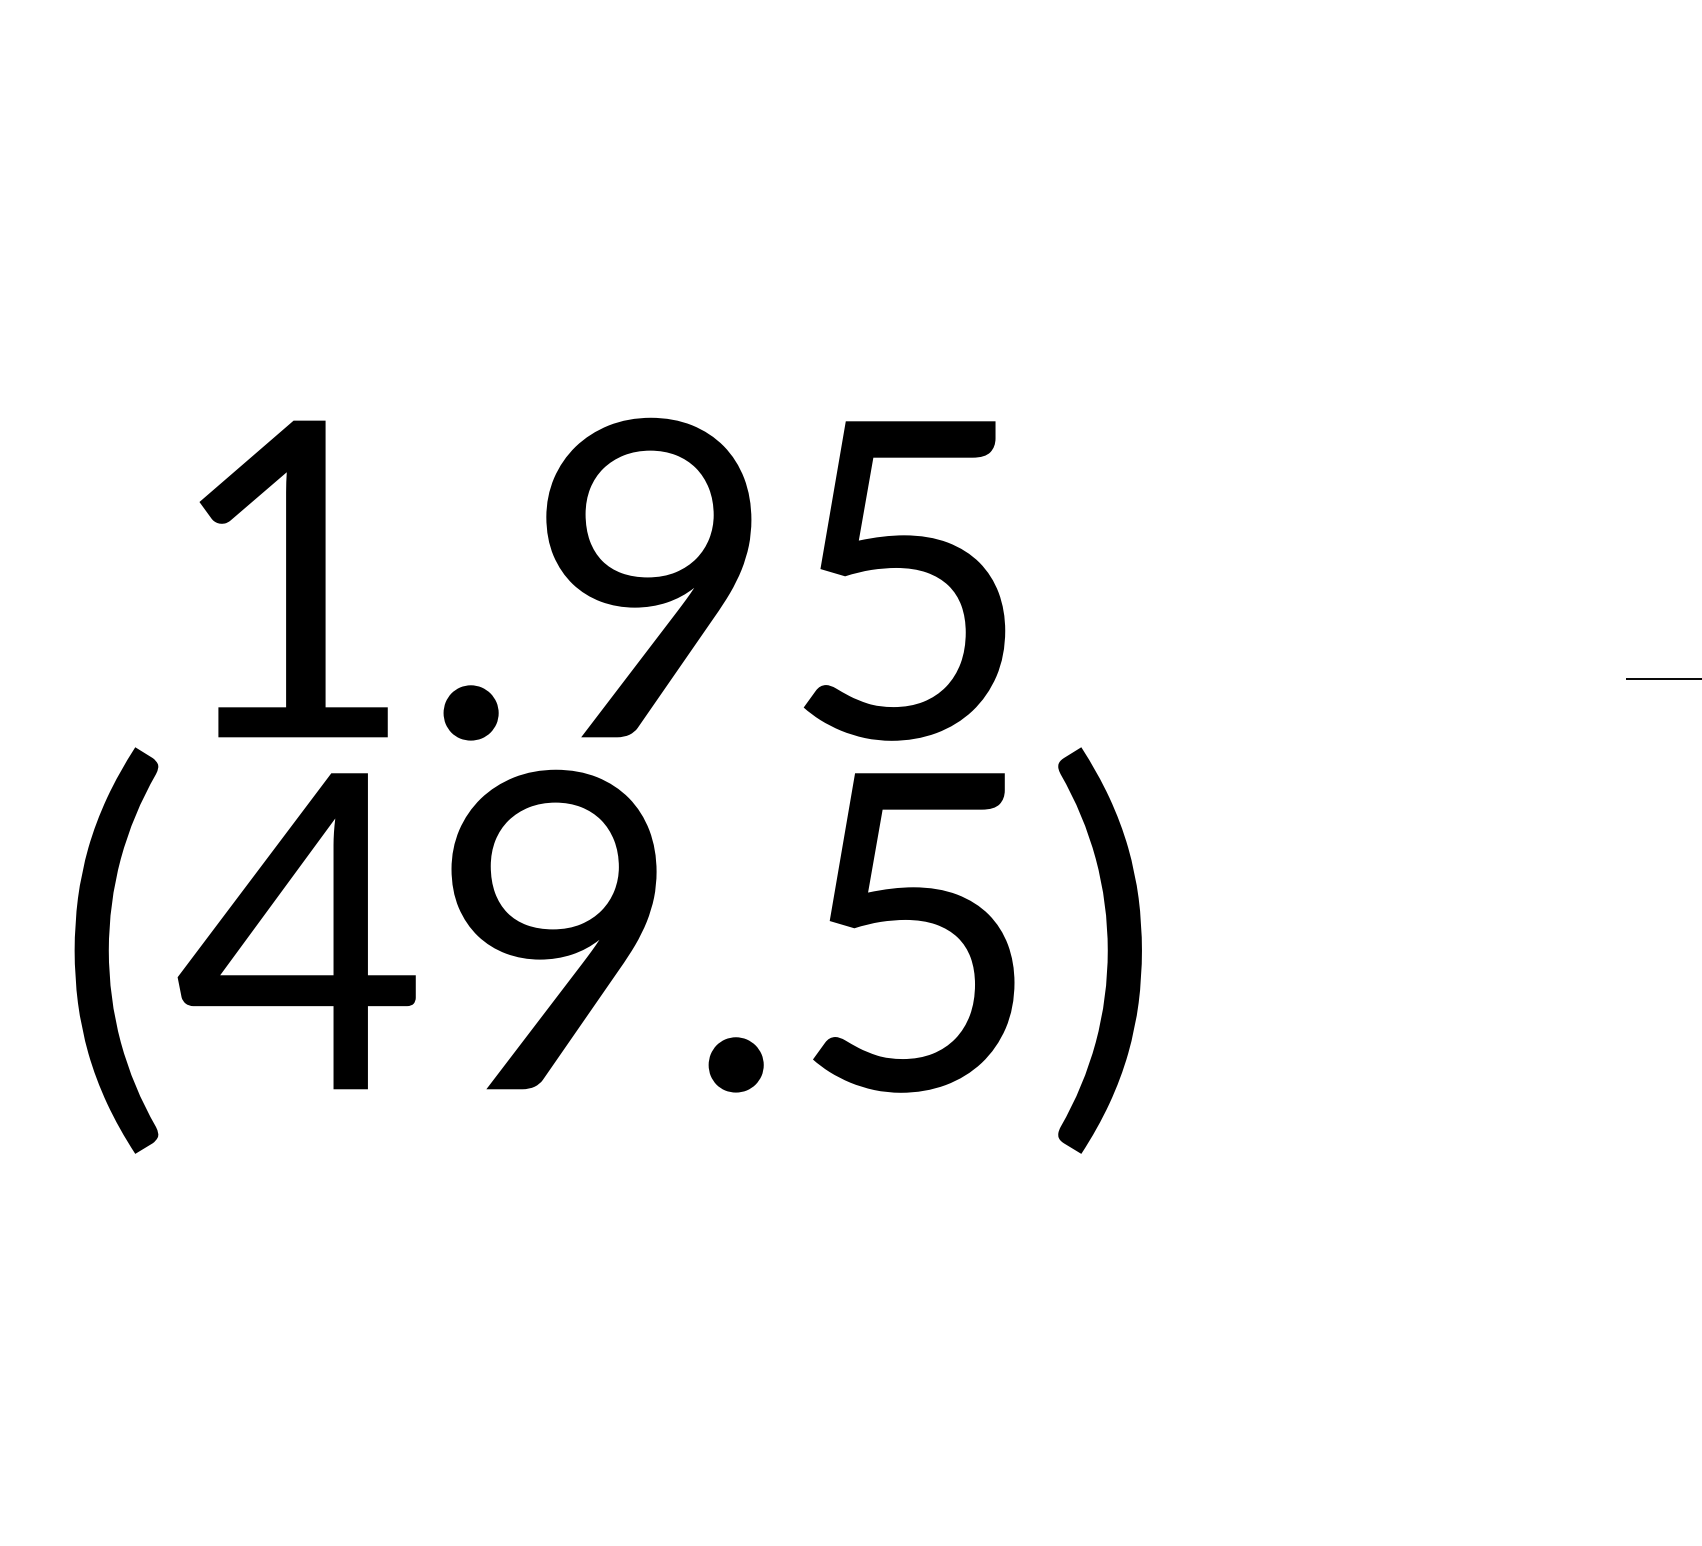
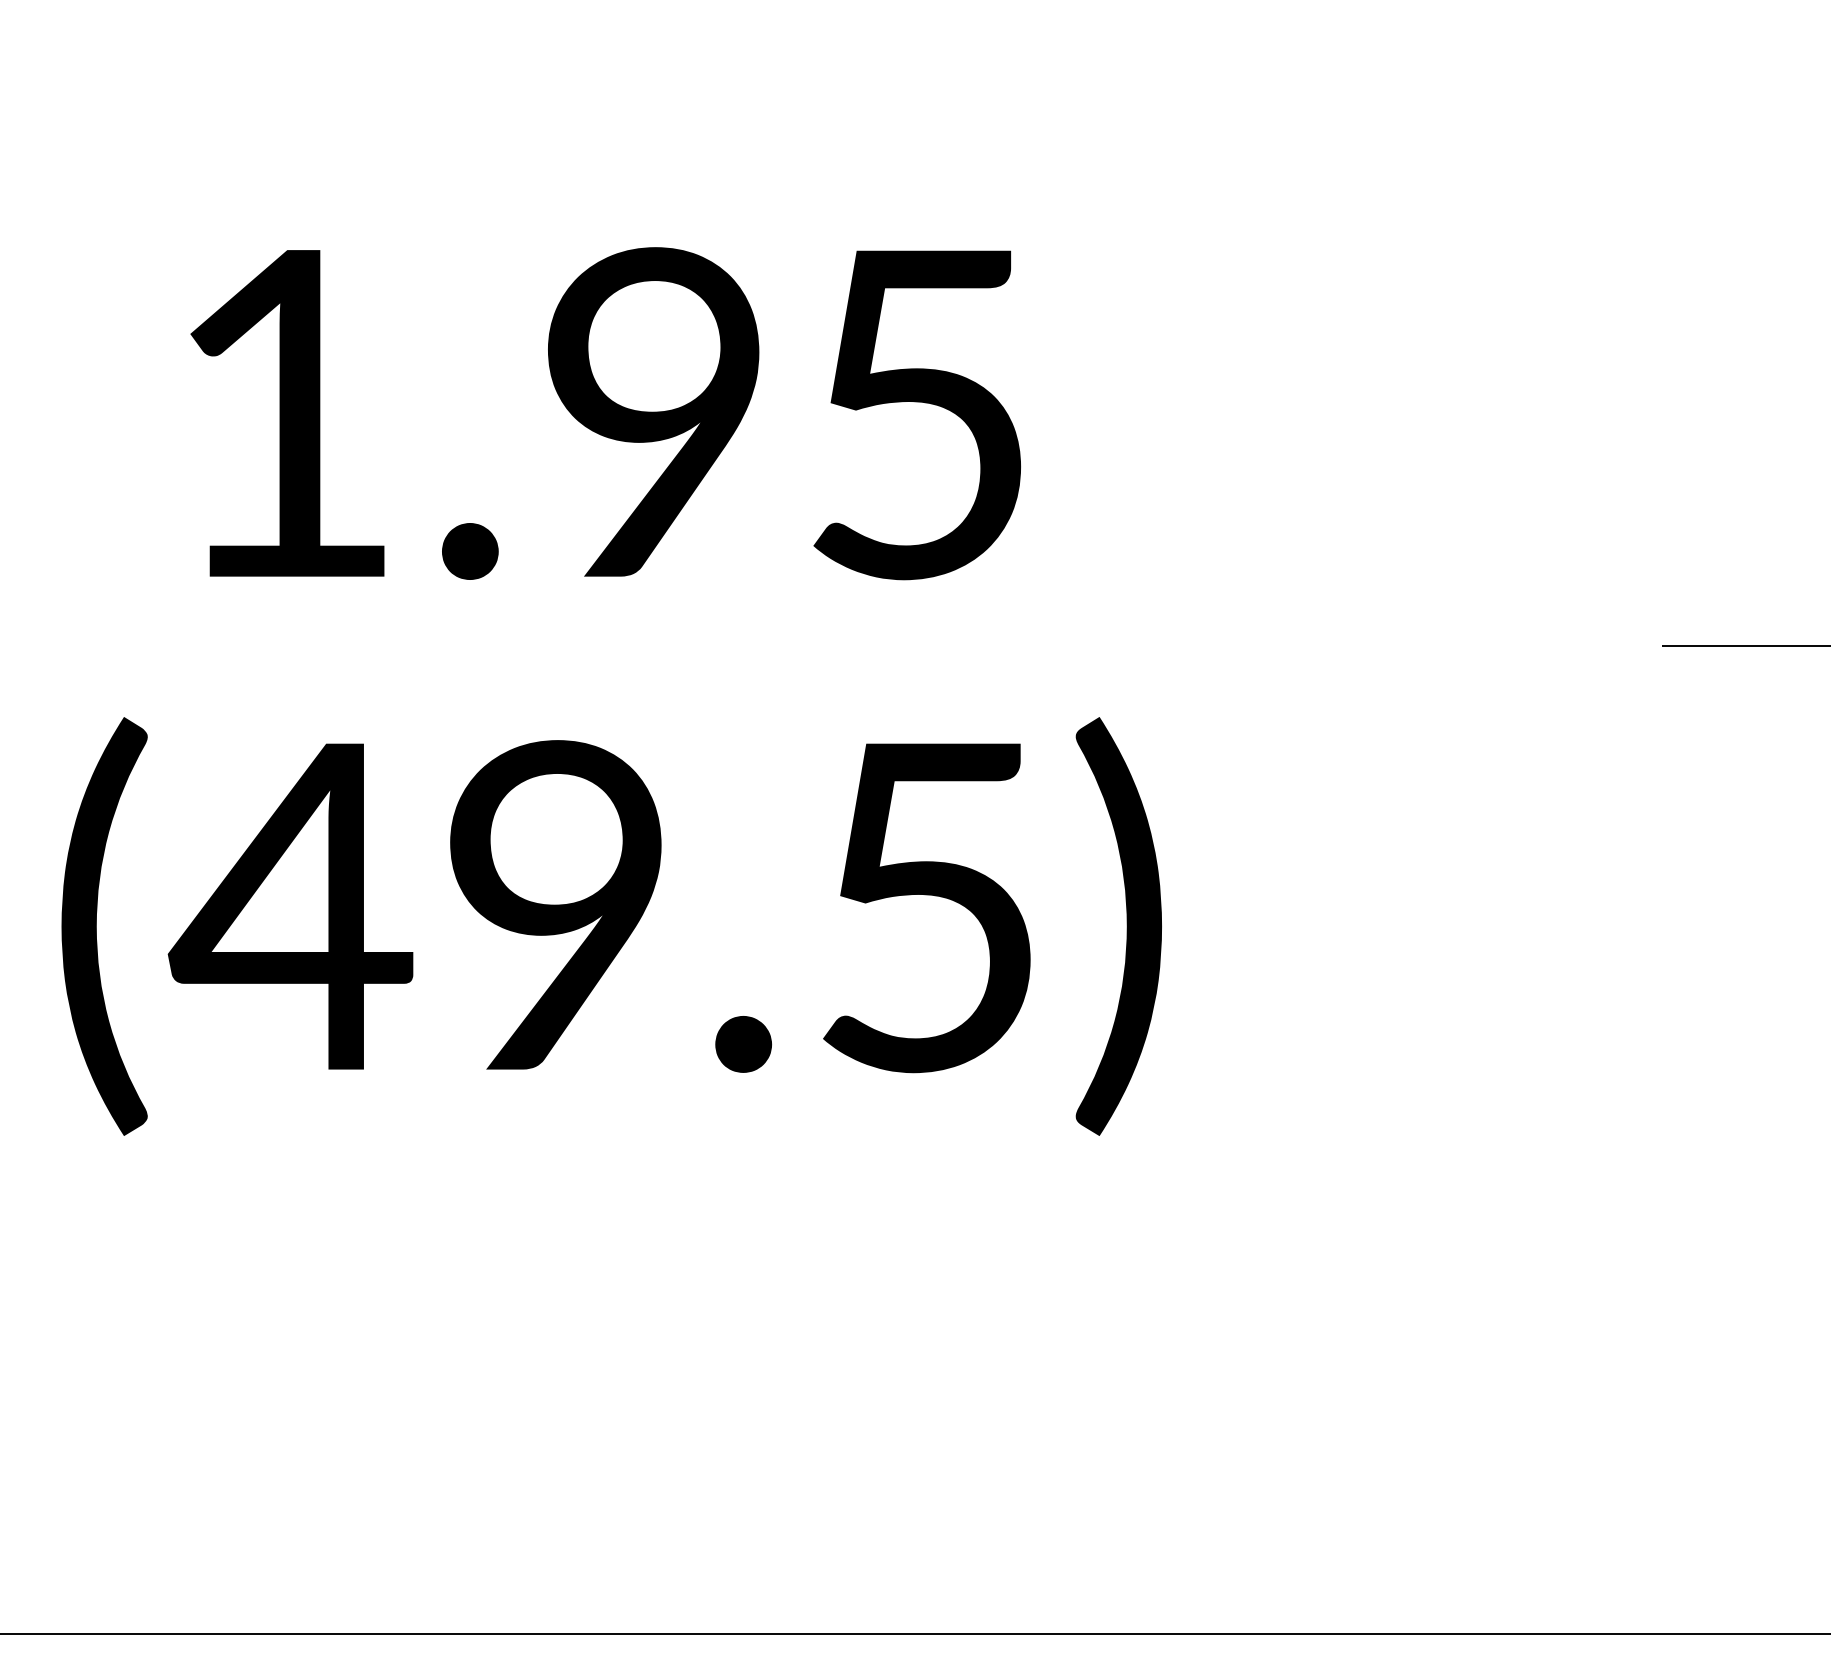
text: (602, 579) -> (605, 413), moved

